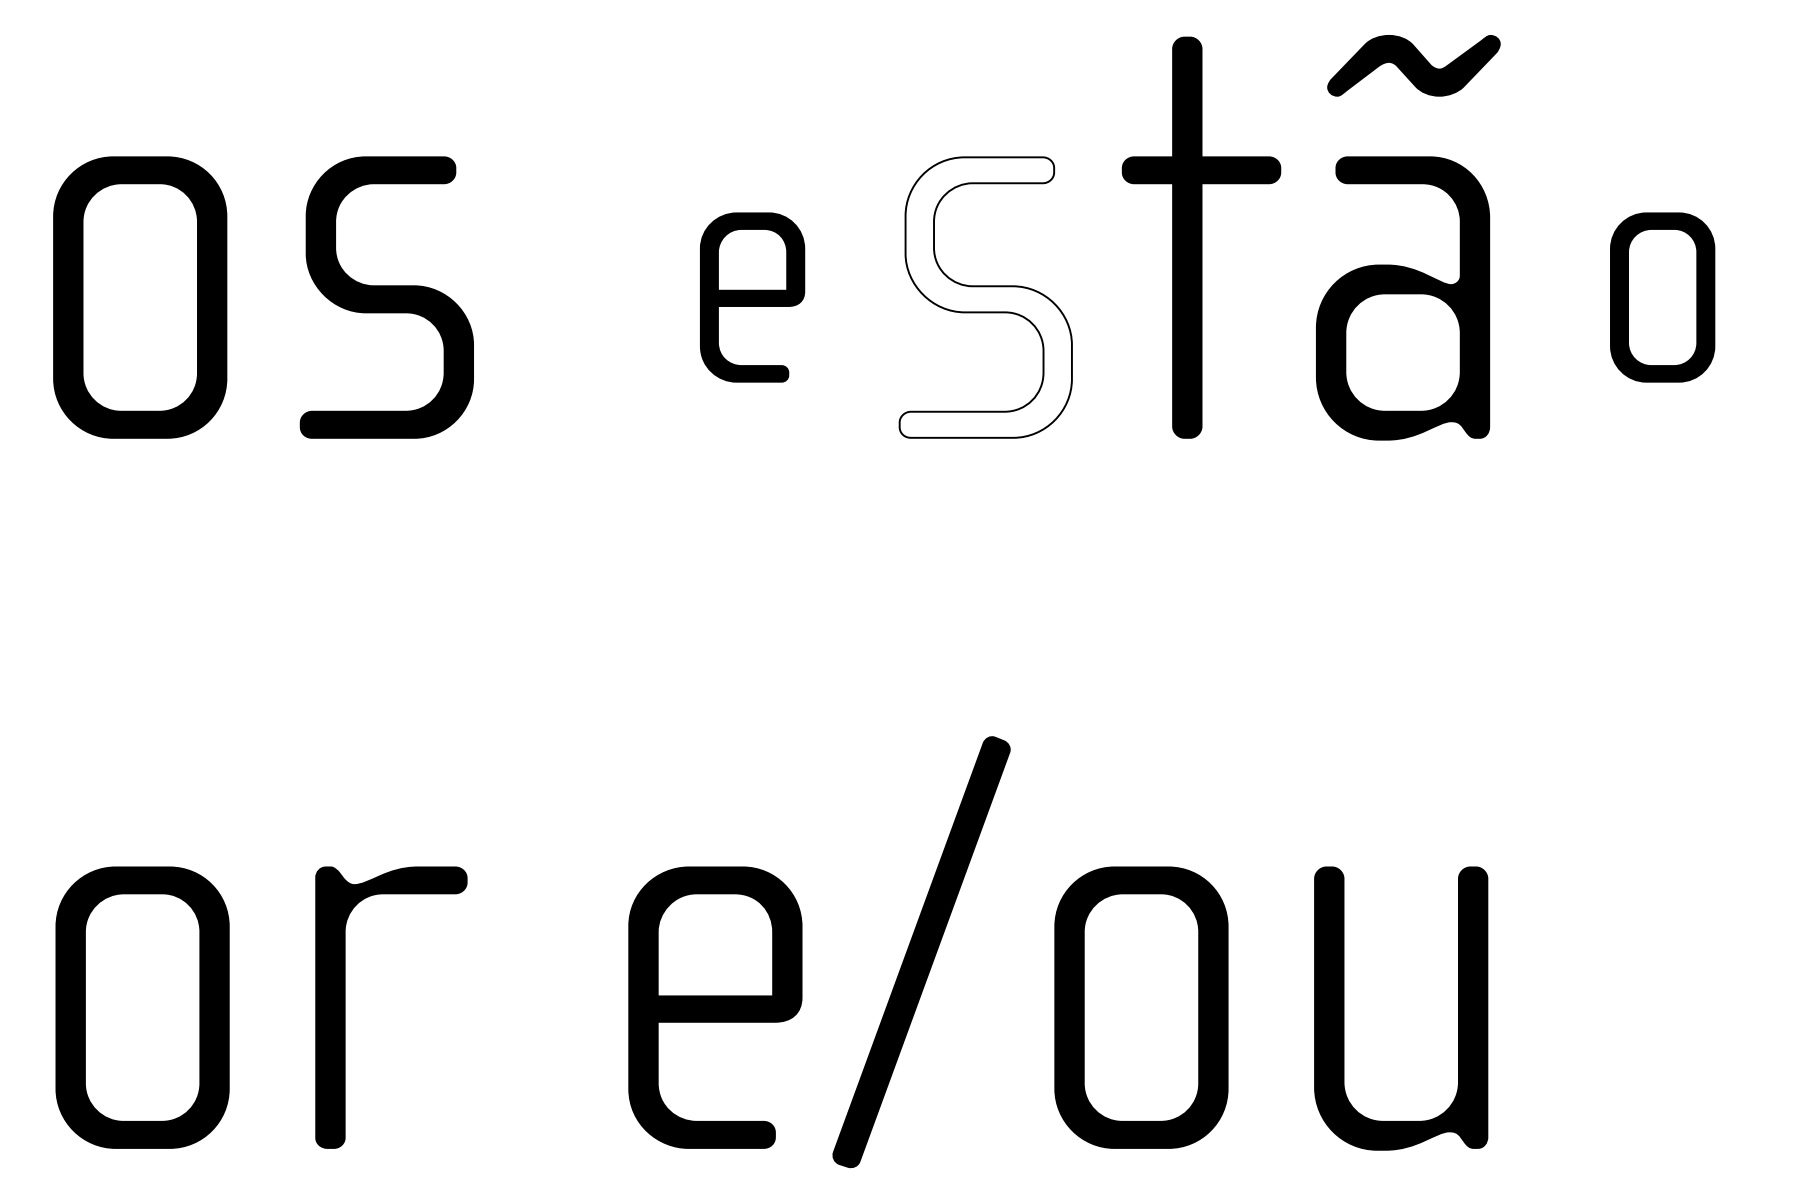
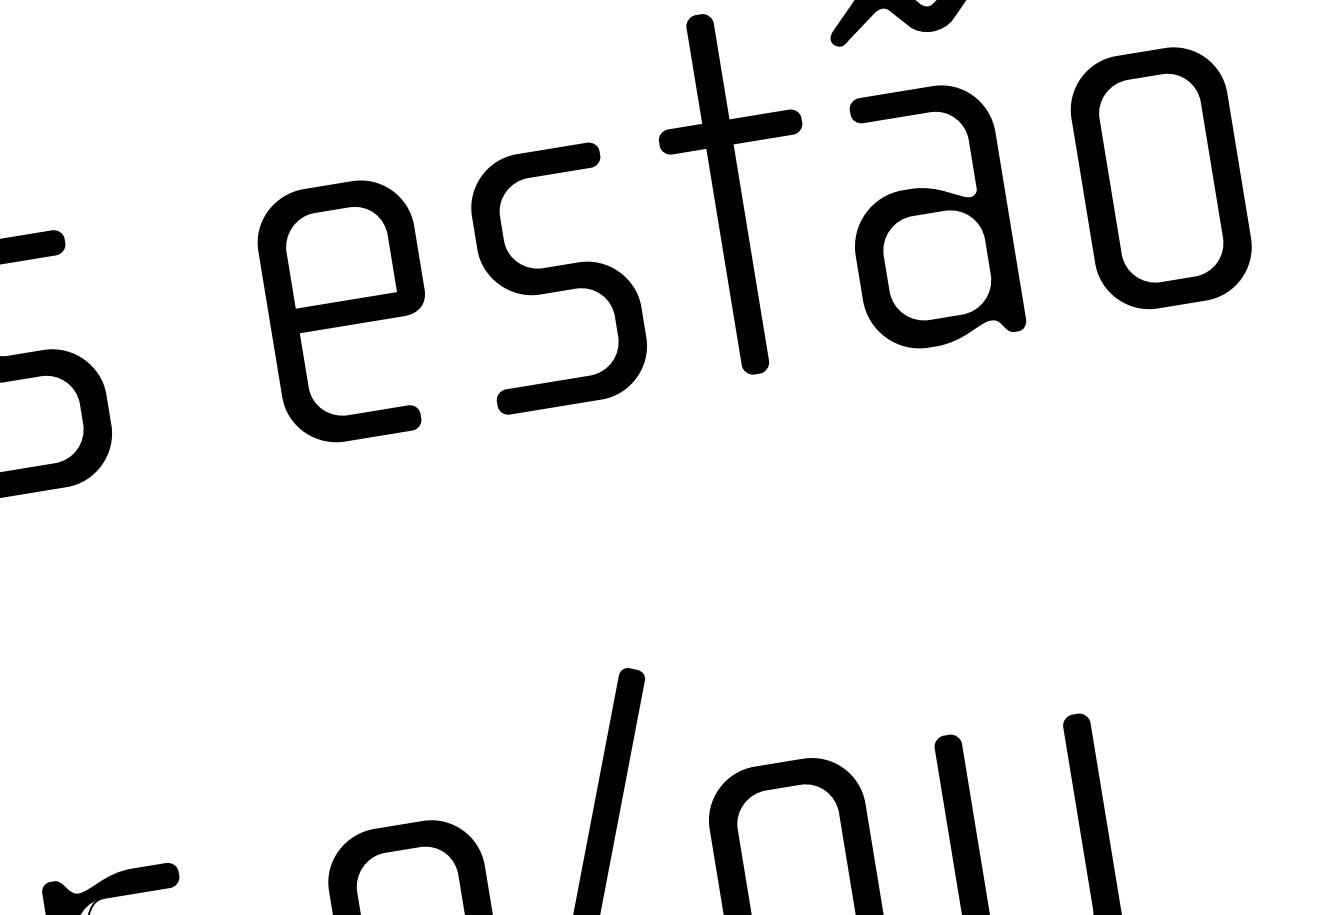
part: (752, 297) -> (348, 311), size x1.67
fill: (985, 297) -> (556, 277), added
part: (1662, 297) -> (1160, 178), size x1.67

